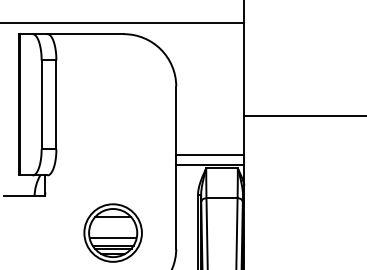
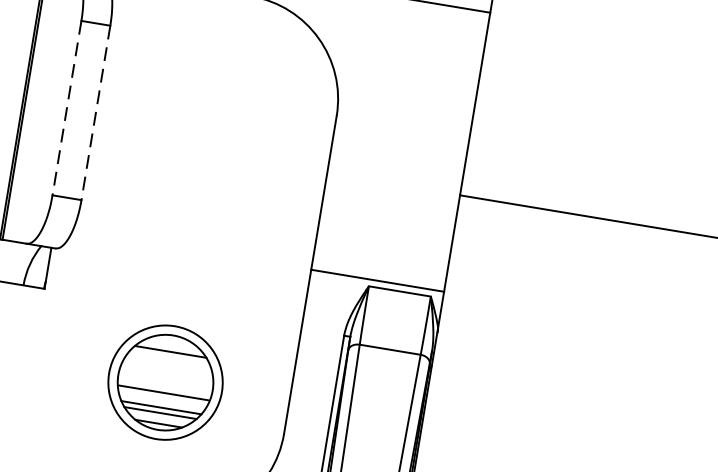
line: (41, 105) -> (66, 109), solid -> dashed
line: (56, 105) -> (95, 114), solid -> dashed
line: (210, 154) -> (381, 260), removed

